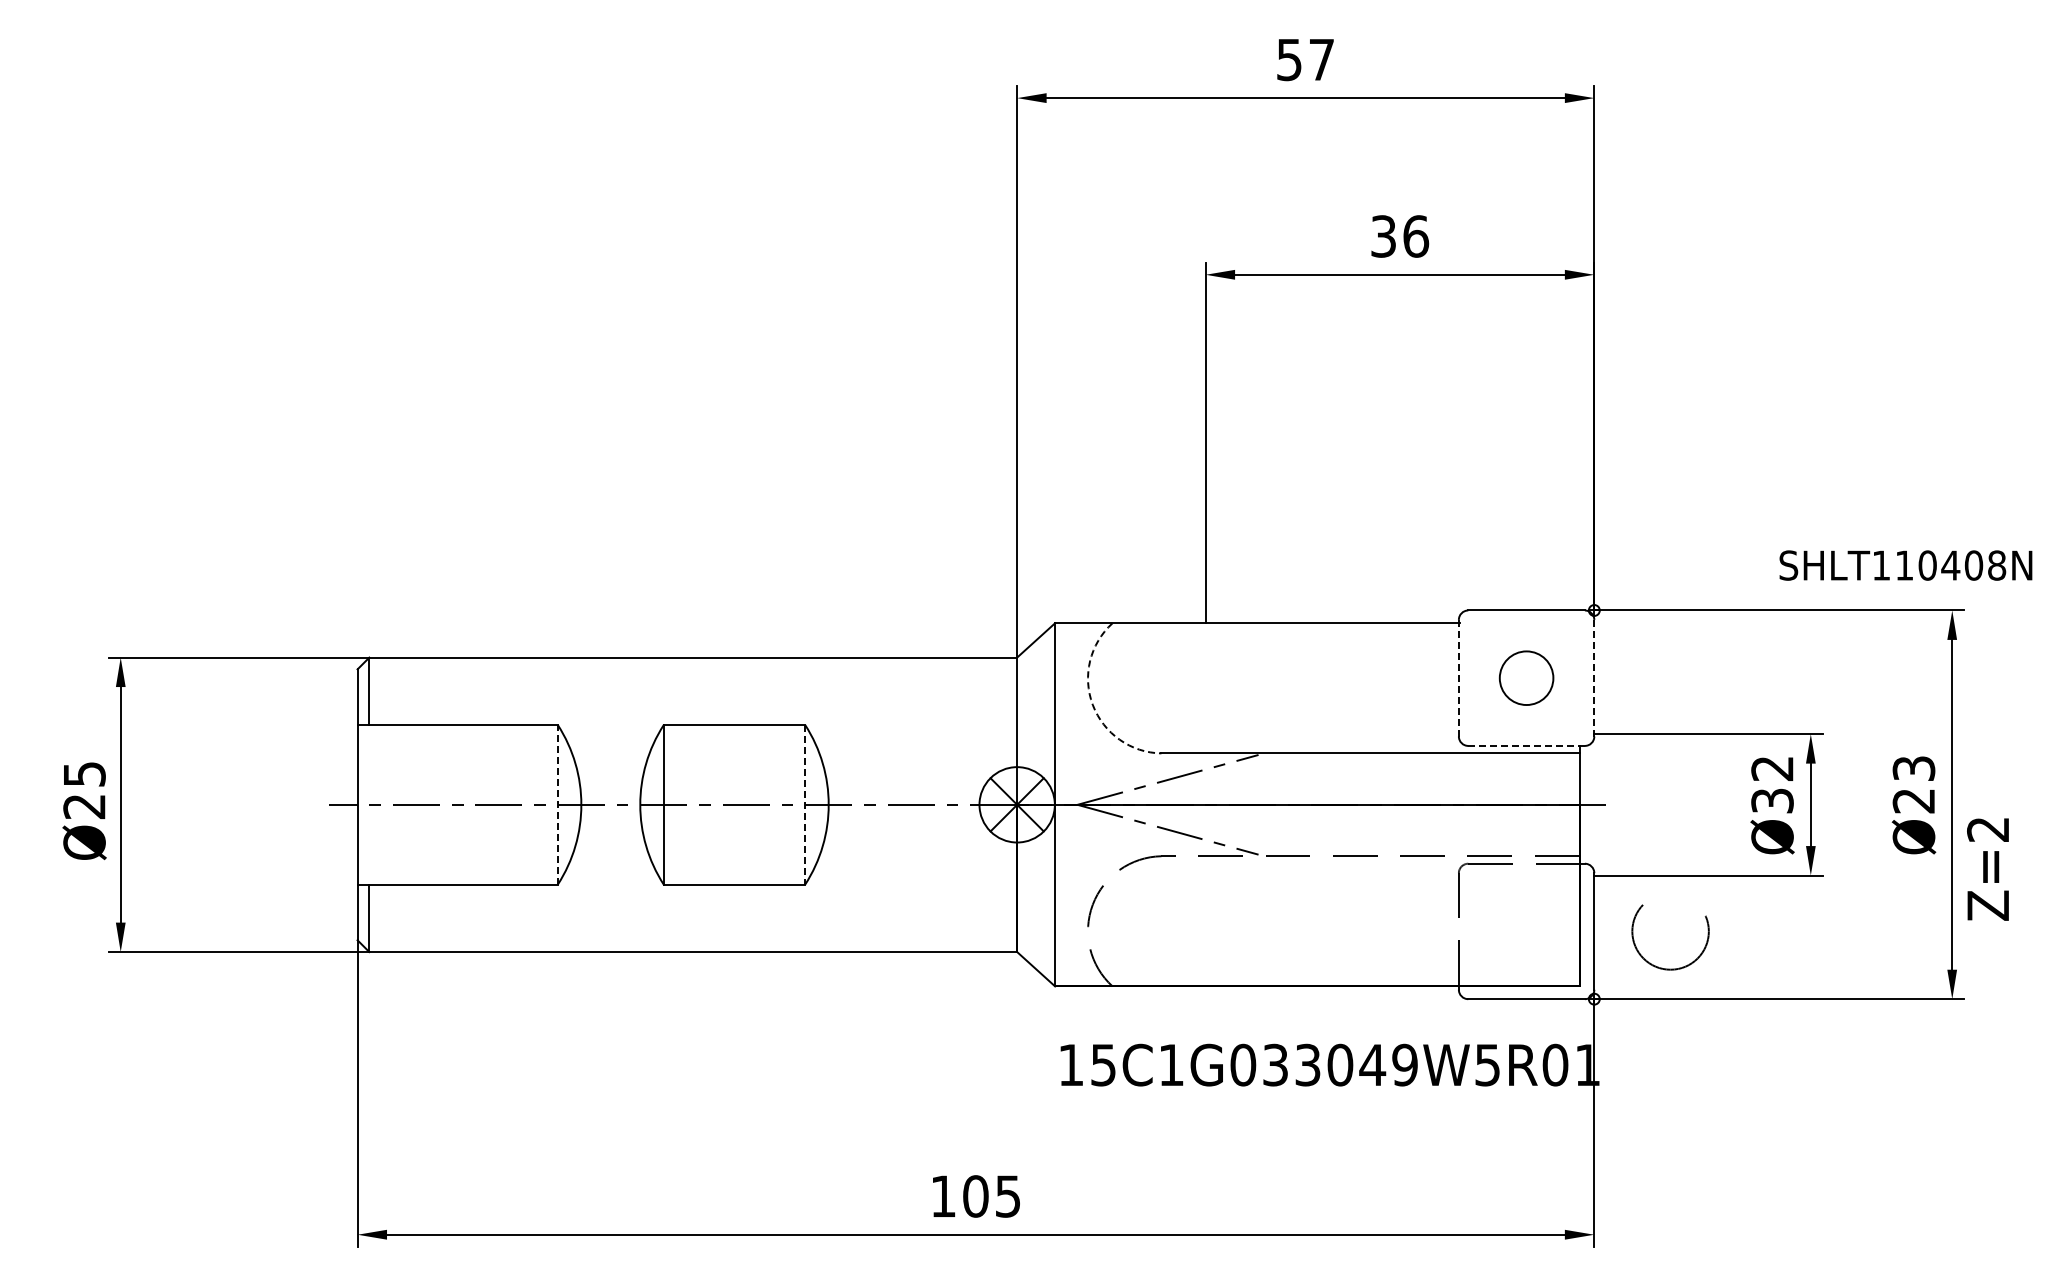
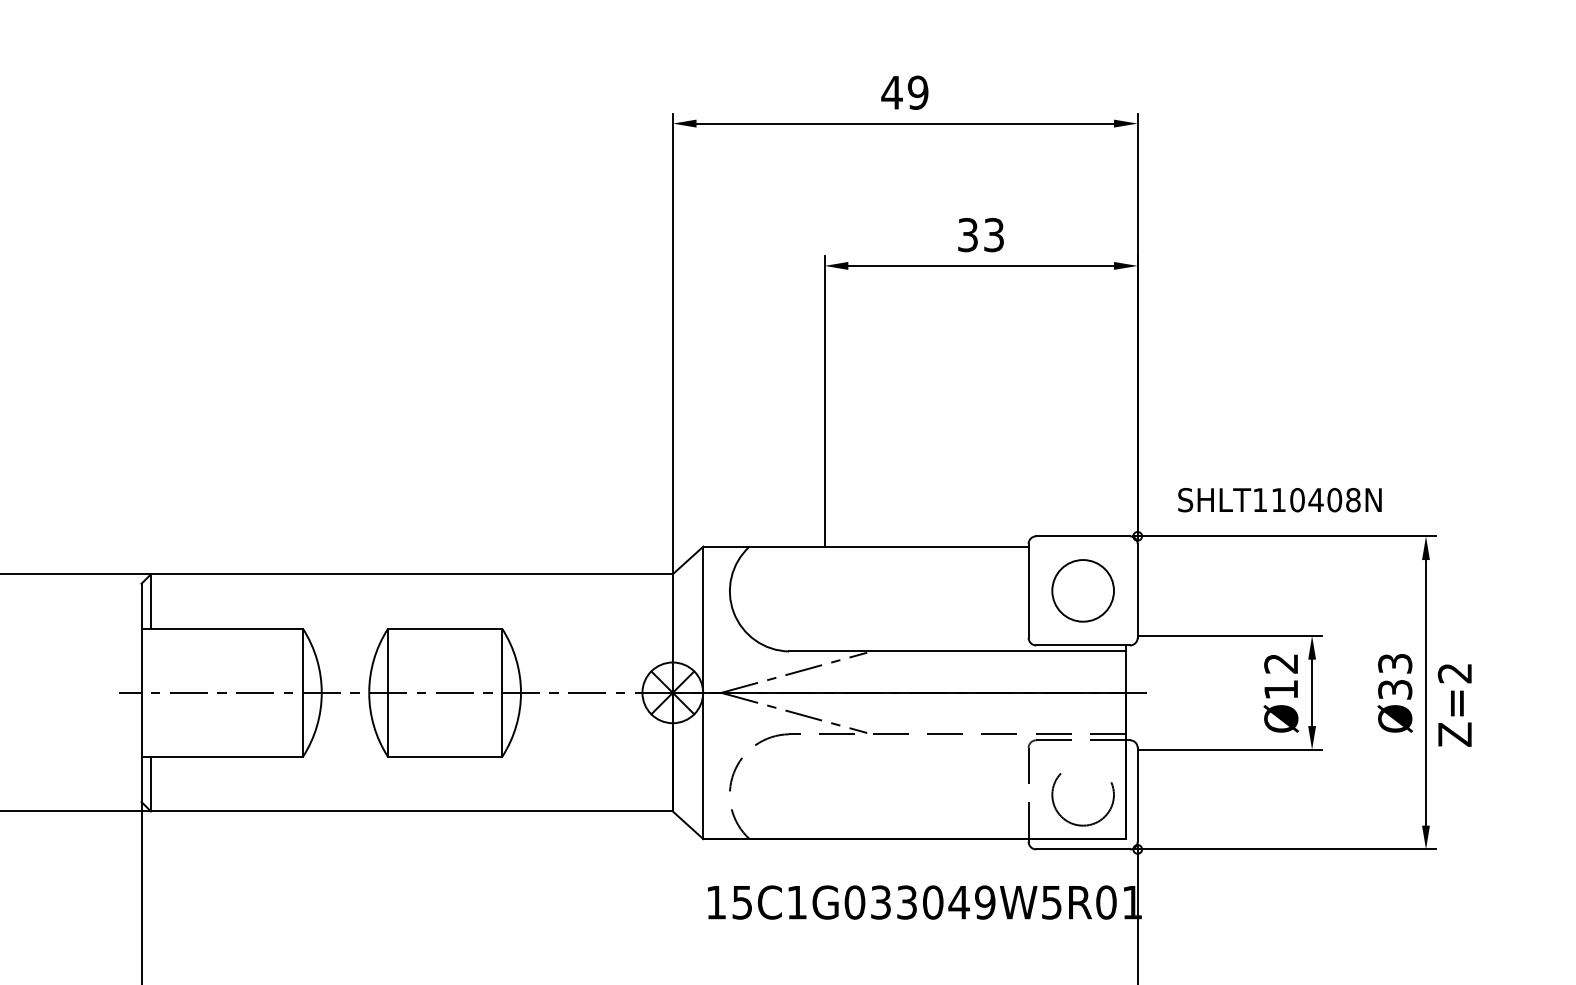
text: (1304, 59) -> (904, 92), 57 -> 49
text: (1416, 236) -> (994, 235), 36 -> 33
text: (1905, 565) -> (1279, 500), moved
circle: (1526, 677) -> (1083, 590), size x1.43
line: (1594, 677) -> (1137, 590), dashed -> solid
line: (1458, 678) -> (1028, 591), dashed -> solid
arc: (1092, 704) -> (733, 612), dashed -> solid
line: (1527, 745) -> (1083, 645), dashed -> solid
text: (1772, 800) -> (1281, 689), Ø32 -> Ø12
text: (1913, 800) -> (1394, 689), Ø23 -> Ø33
line: (557, 804) -> (302, 692), dashed -> solid
line: (805, 804) -> (502, 692), dashed -> solid
text: (1987, 869) -> (1454, 705), moved
circle: (1670, 937) -> (1083, 799), moved

